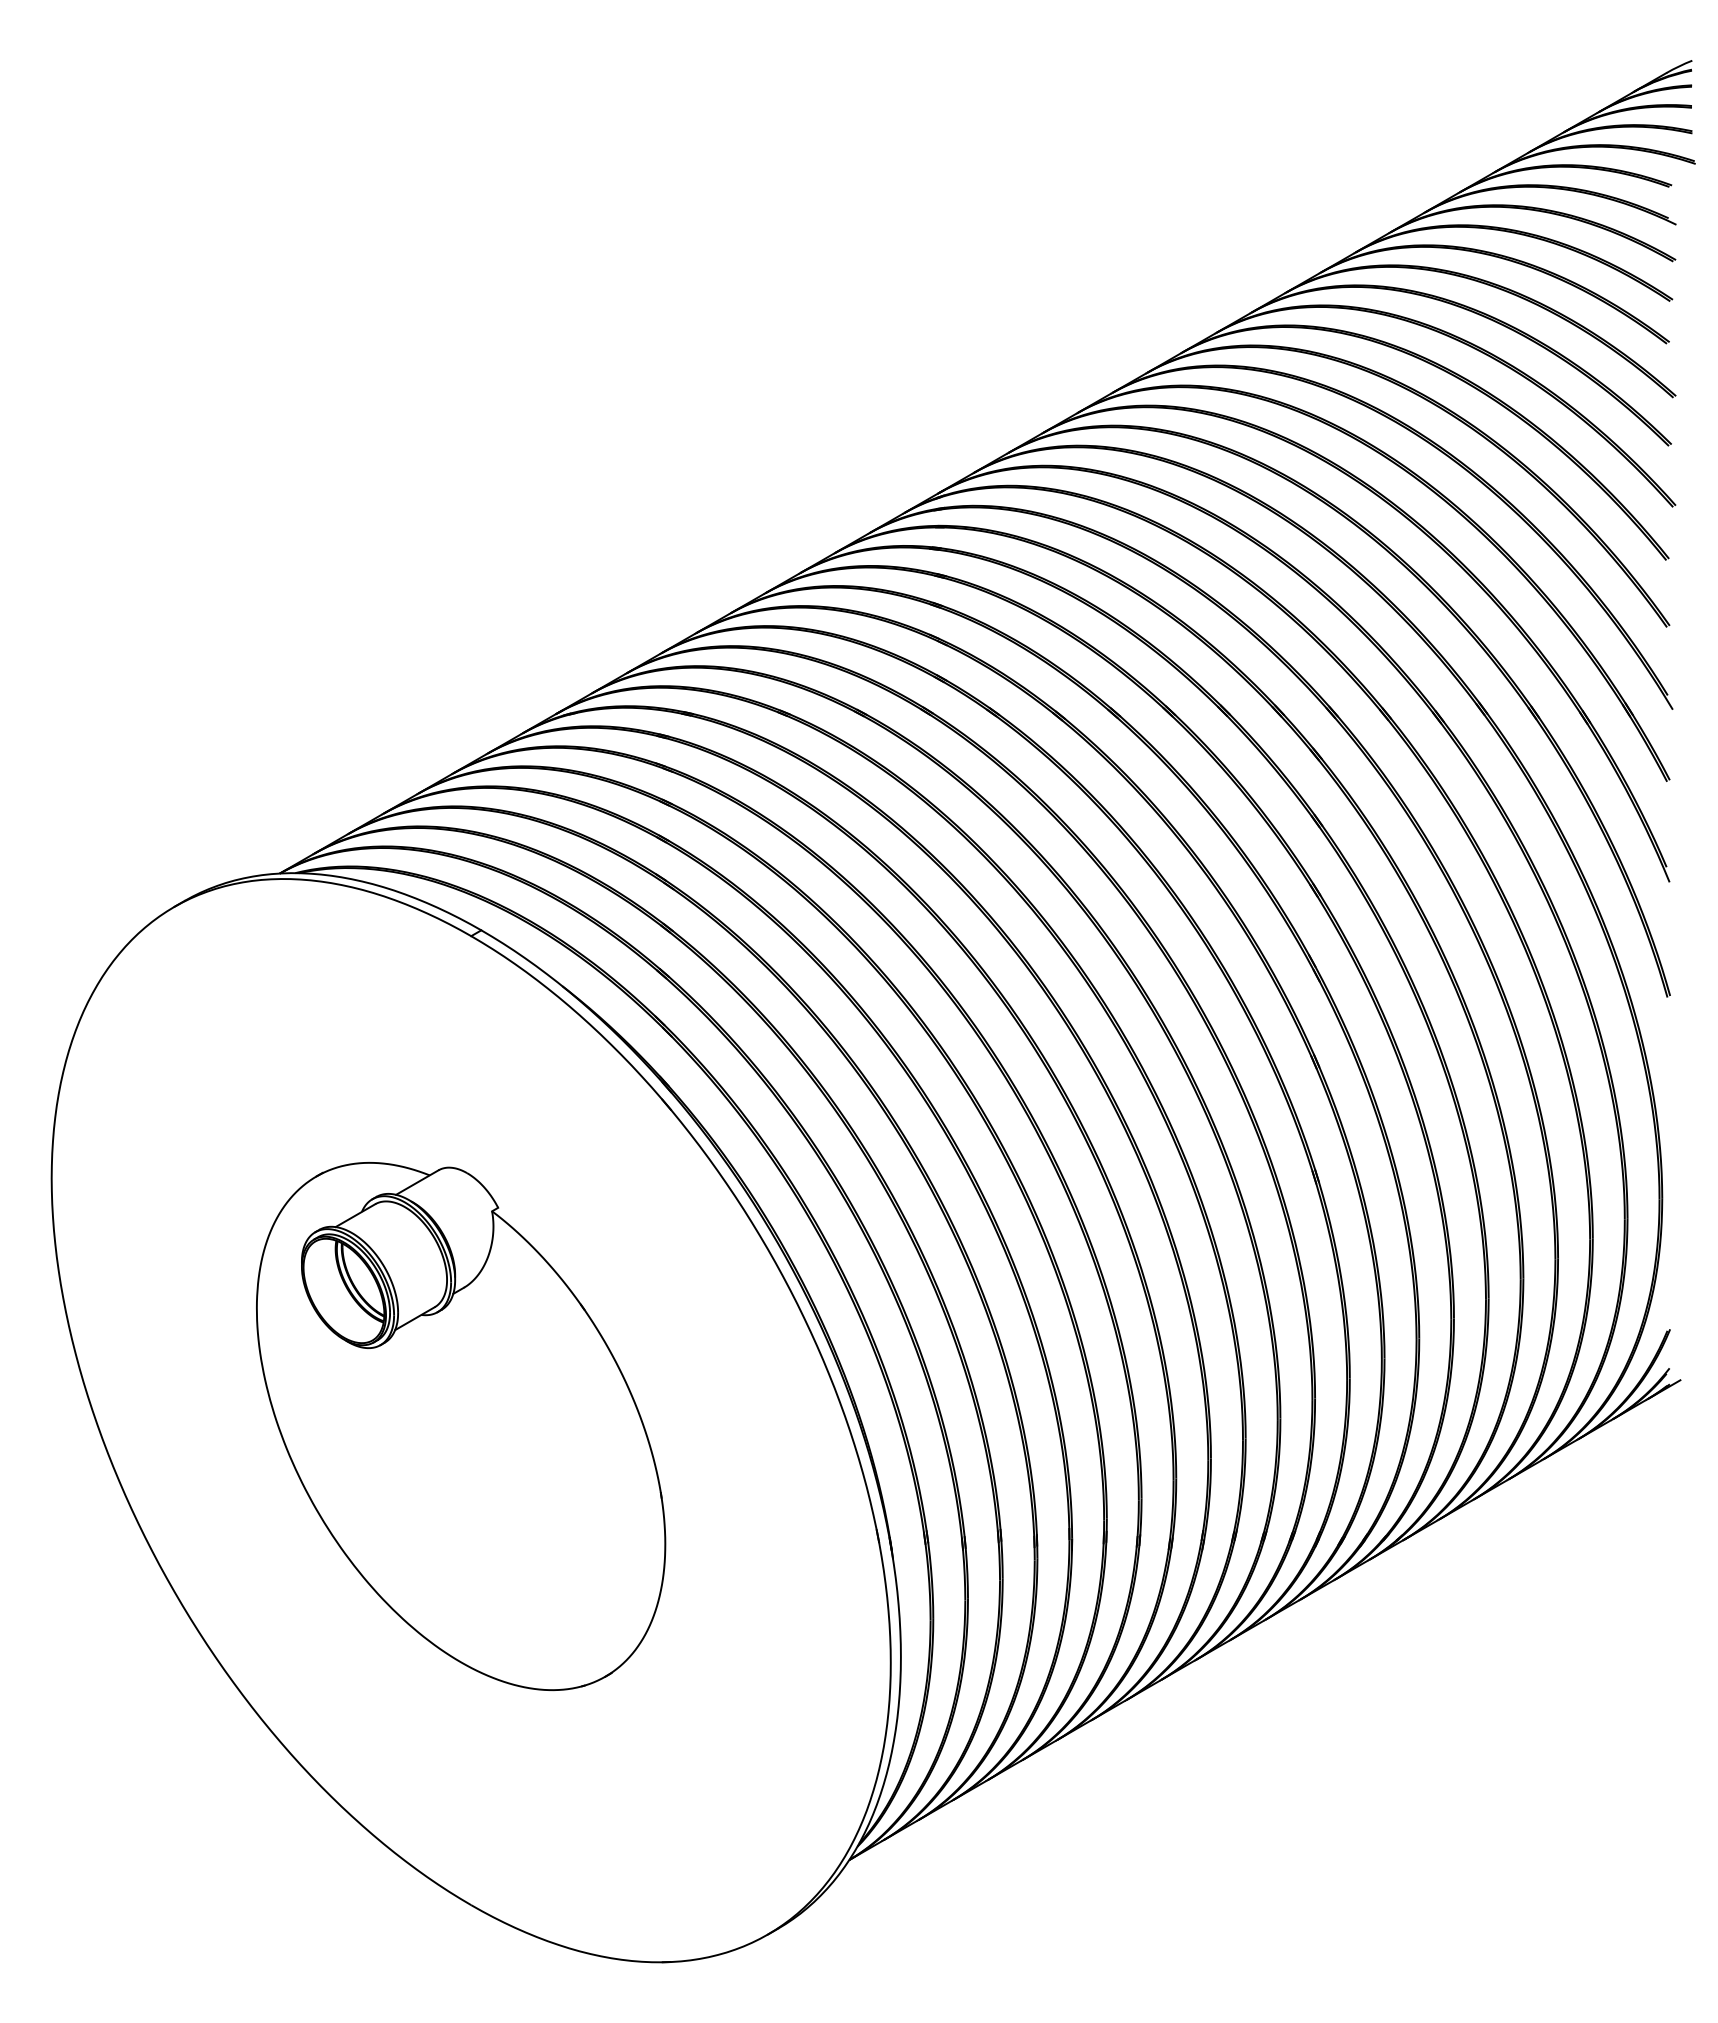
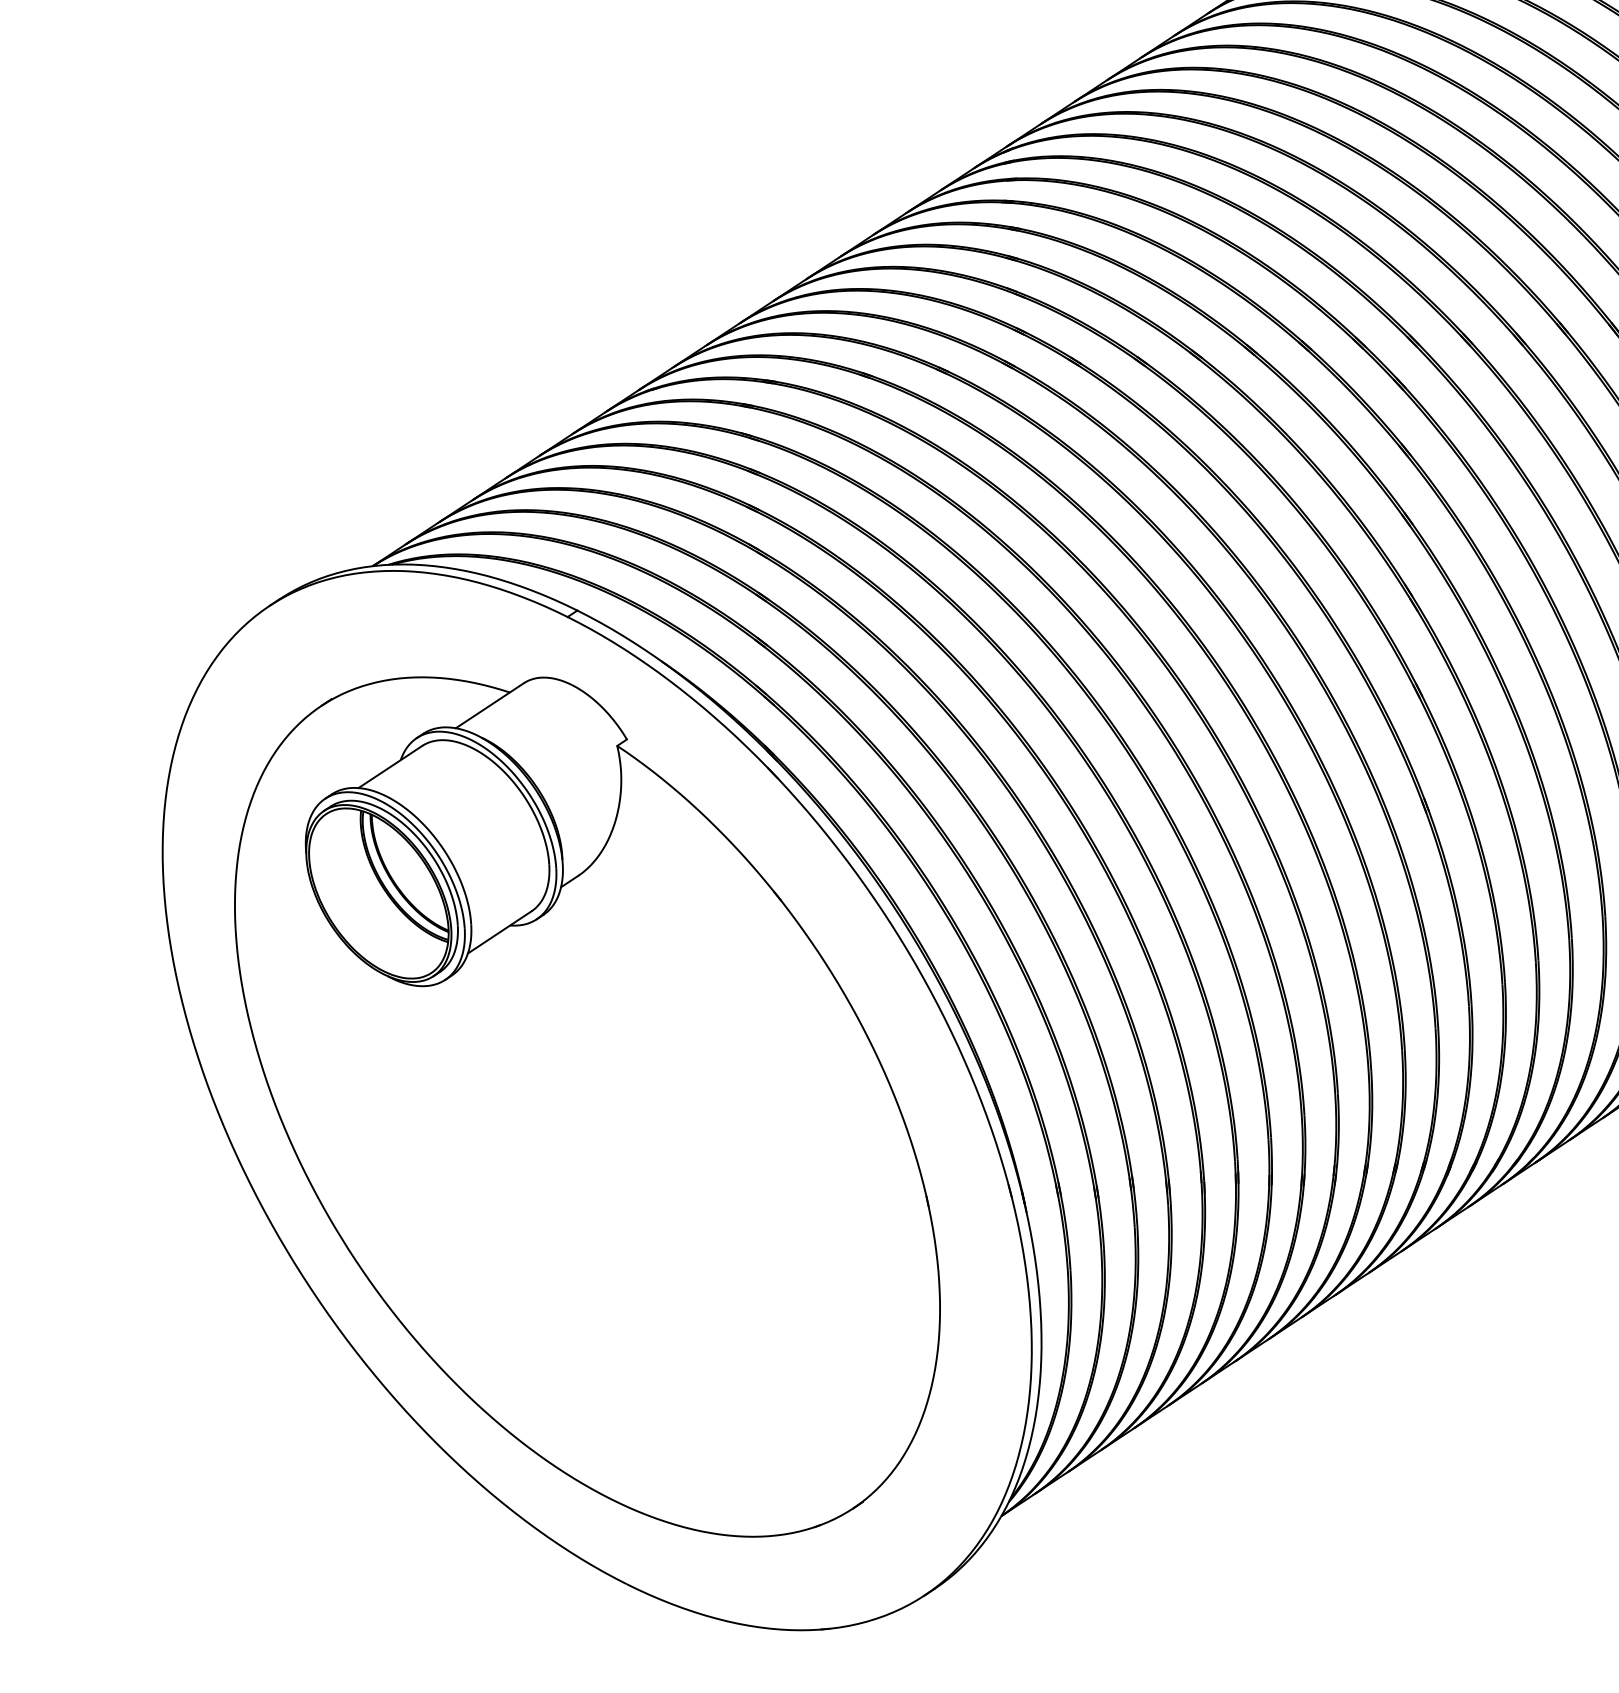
part: (460, 1426) -> (586, 1107), size x1.67

